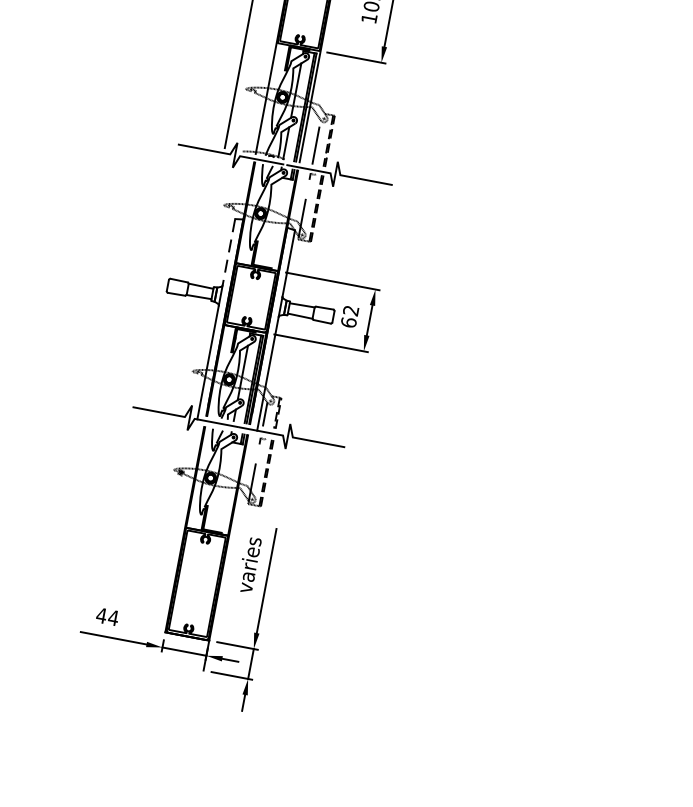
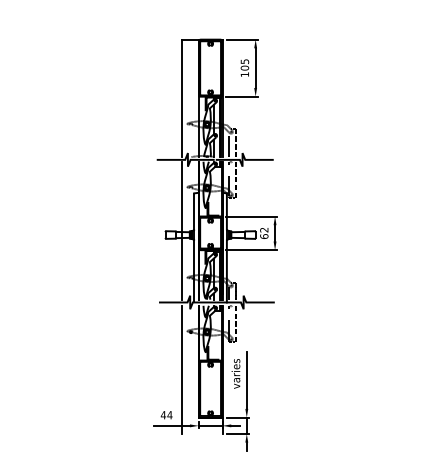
line: (228, 254) -> (194, 212), dashed -> solid
line: (198, 282) -> (181, 230), added
line: (150, 538) -> (181, 369), added

